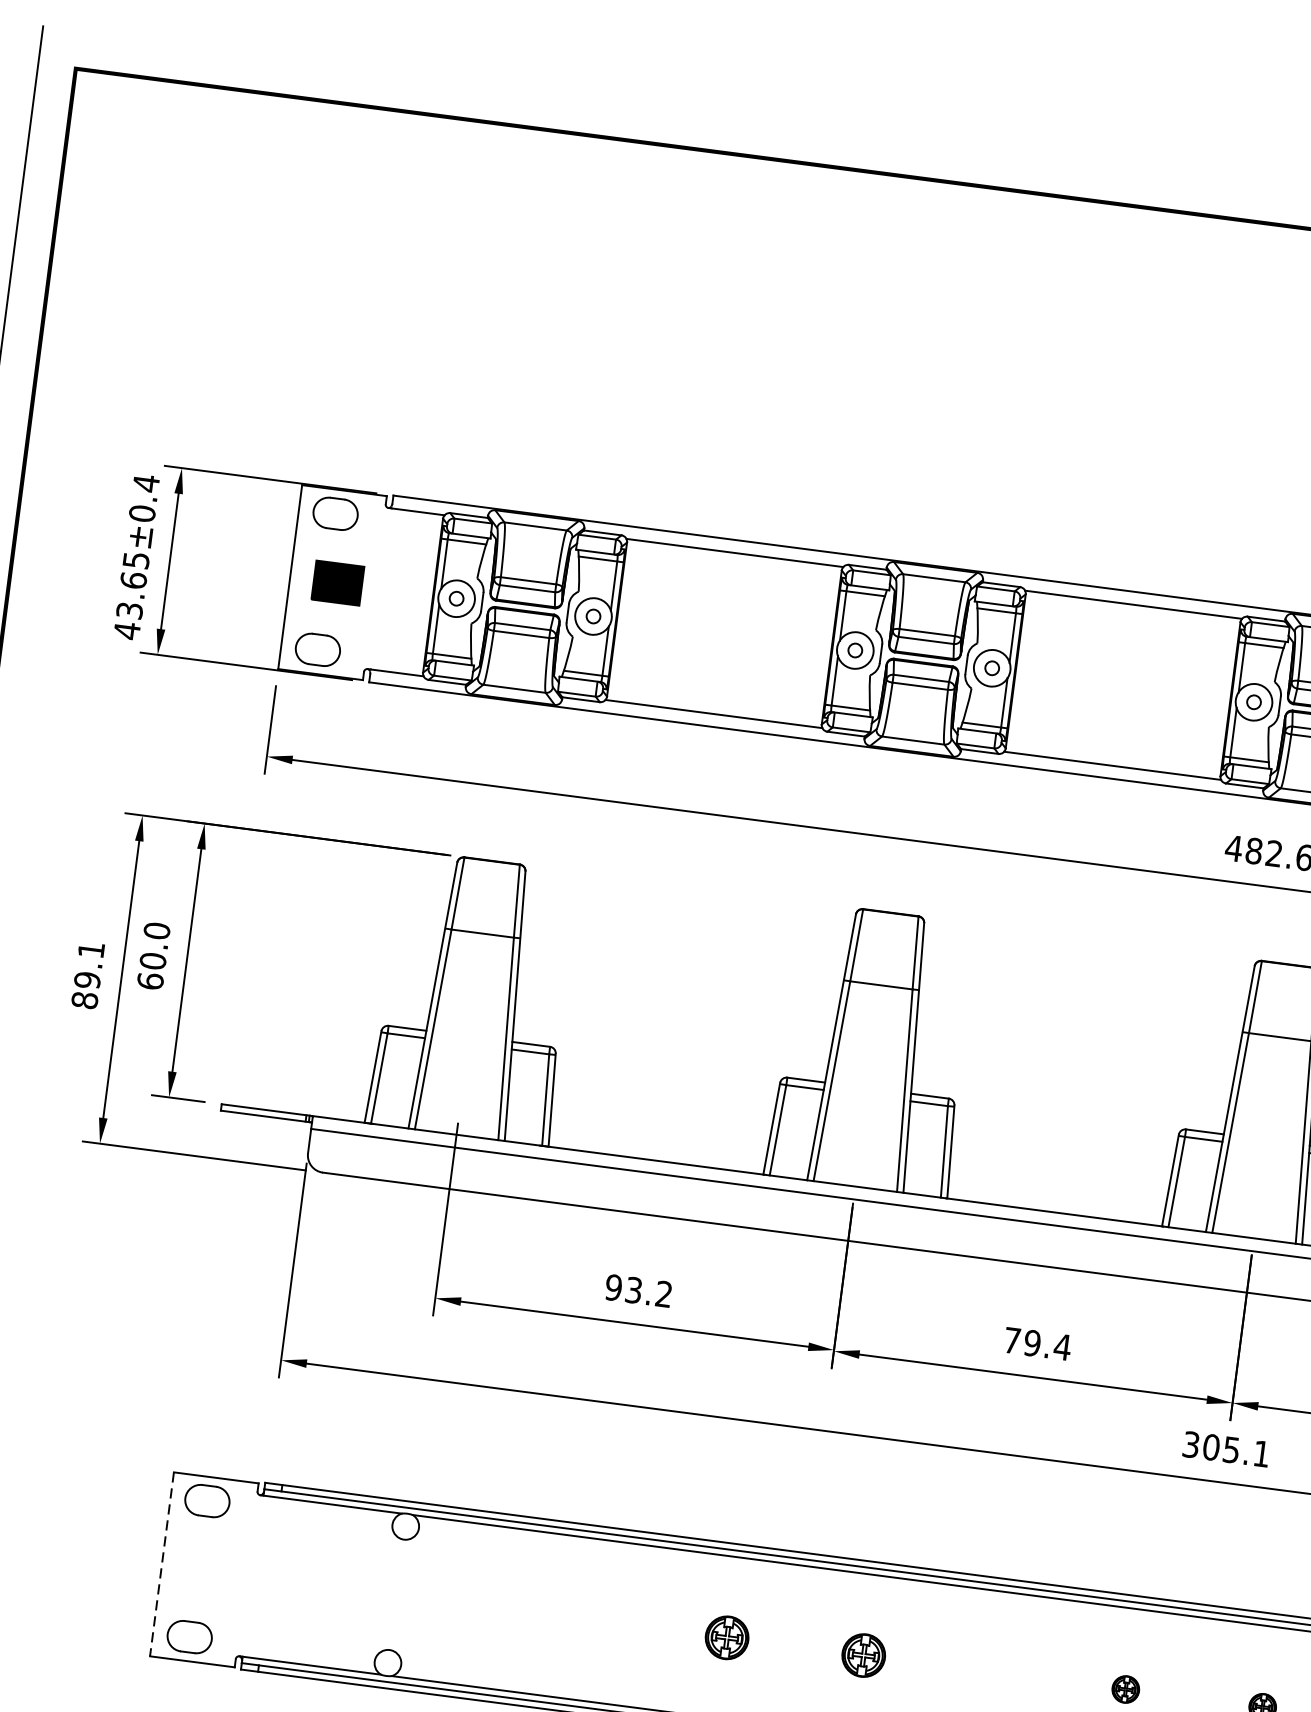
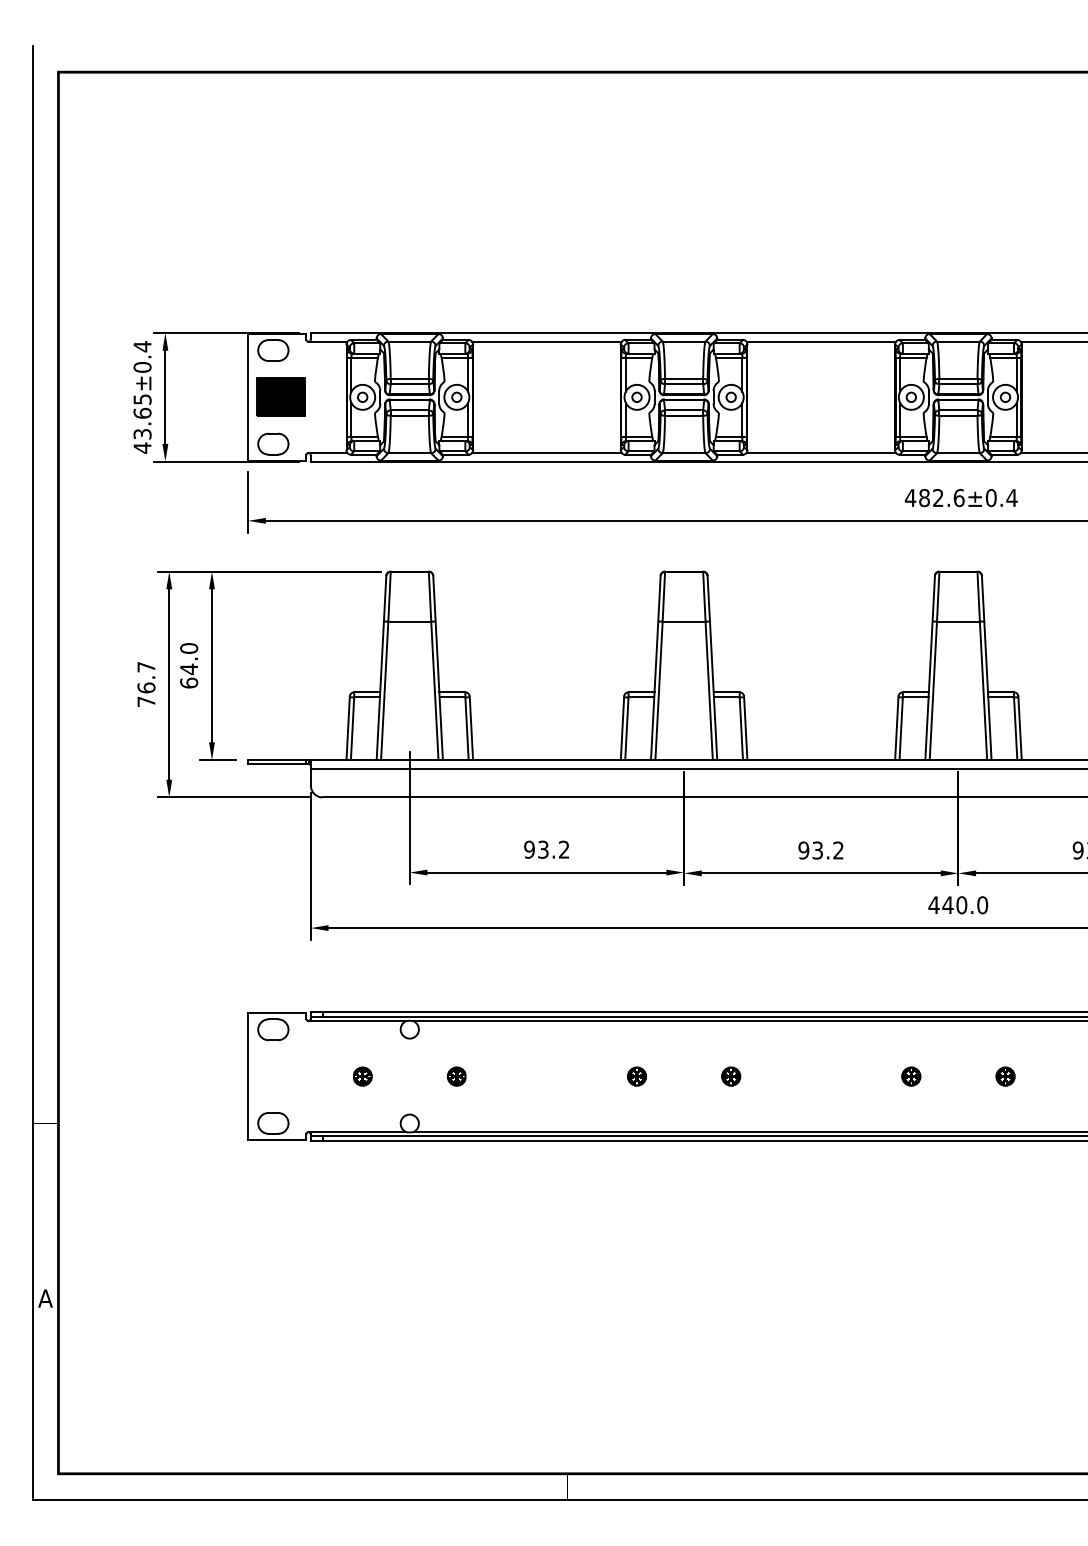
part: (337, 581) -> (280, 396), size x1.43
text: (153, 961) -> (189, 669), 60.0 -> 64.0
text: (88, 975) -> (146, 684), 89.1 -> 76.7
text: (1037, 1343) -> (821, 850), 79.4 -> 93.2
text: (1226, 1449) -> (958, 905), 305.1 -> 440.0
line: (162, 1565) -> (248, 1077), dashed -> solid
part: (328, 1585) -> (362, 1076), added
part: (464, 1603) -> (456, 1076), added
part: (726, 1637) -> (636, 1076), size x0.62
part: (864, 1655) -> (731, 1076), size x0.62

